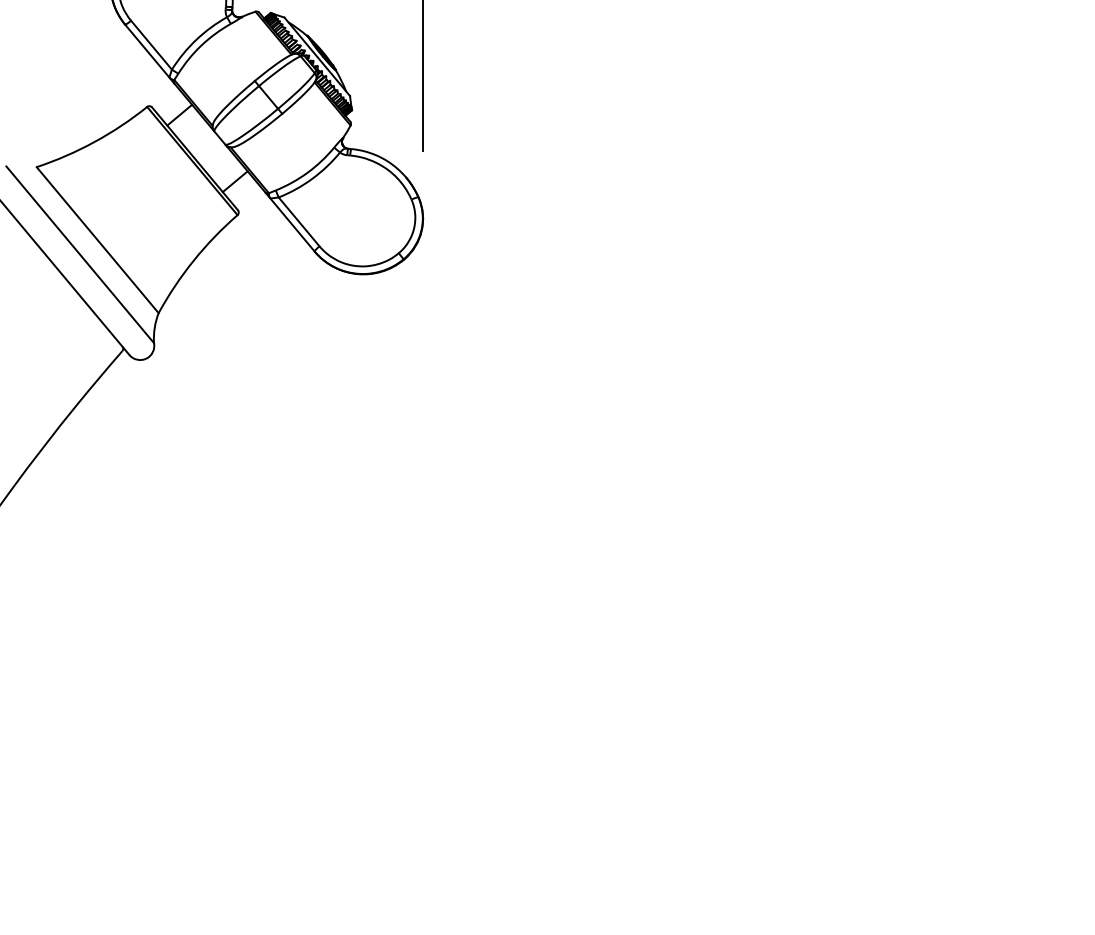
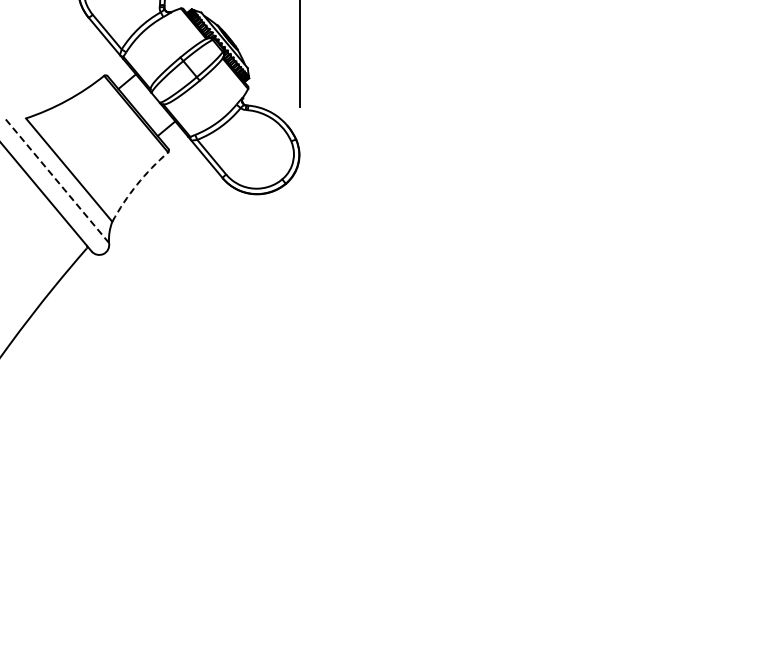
line: (79, 254) -> (56, 180), solid -> dashed
arc: (194, 260) -> (137, 184), solid -> dashed

